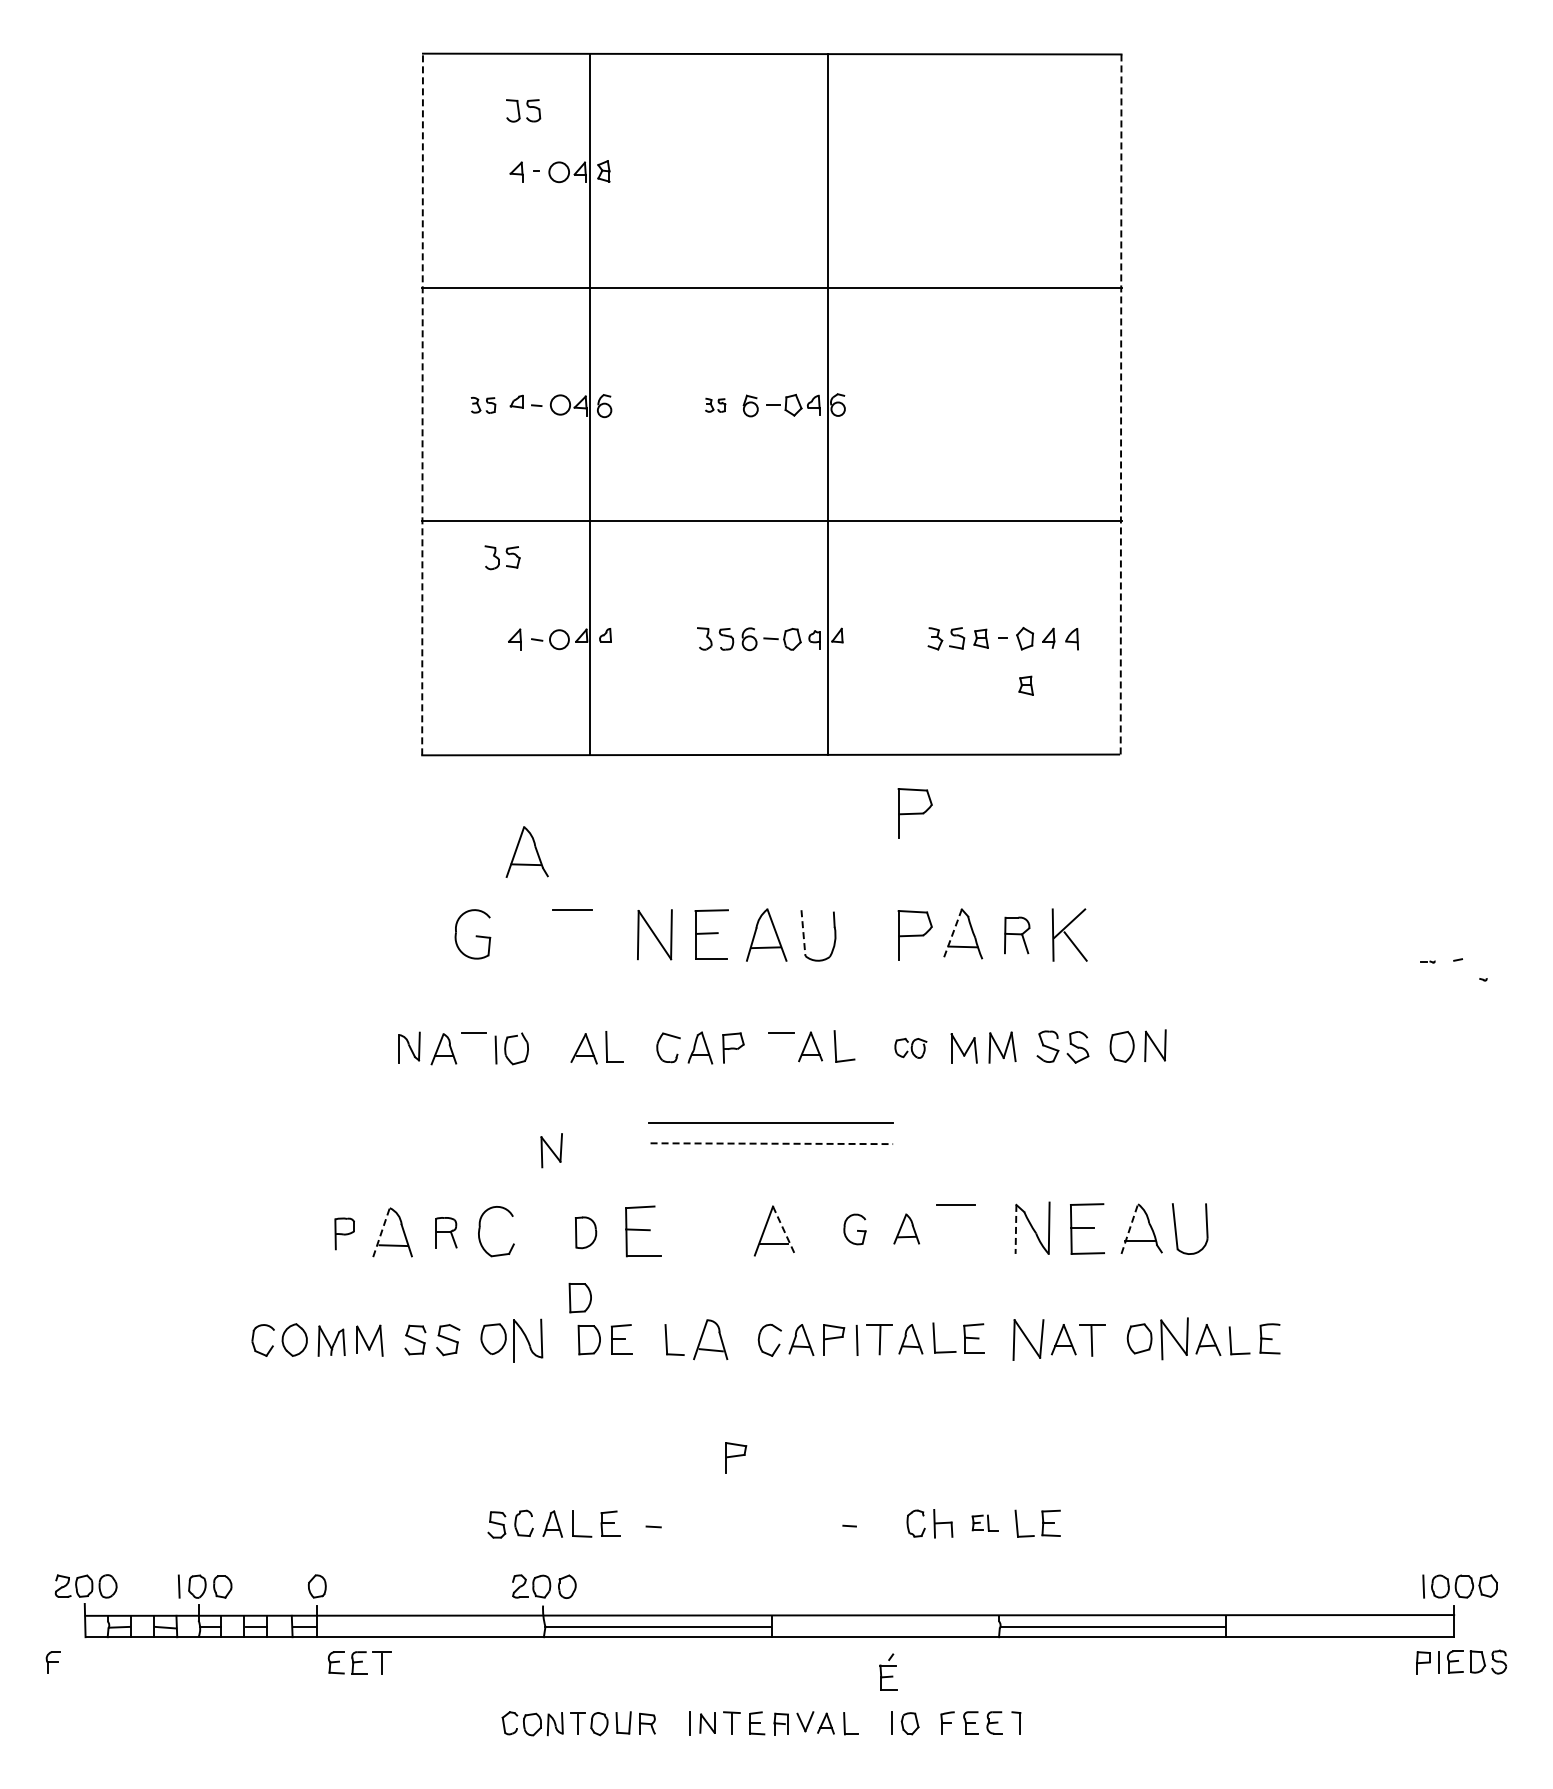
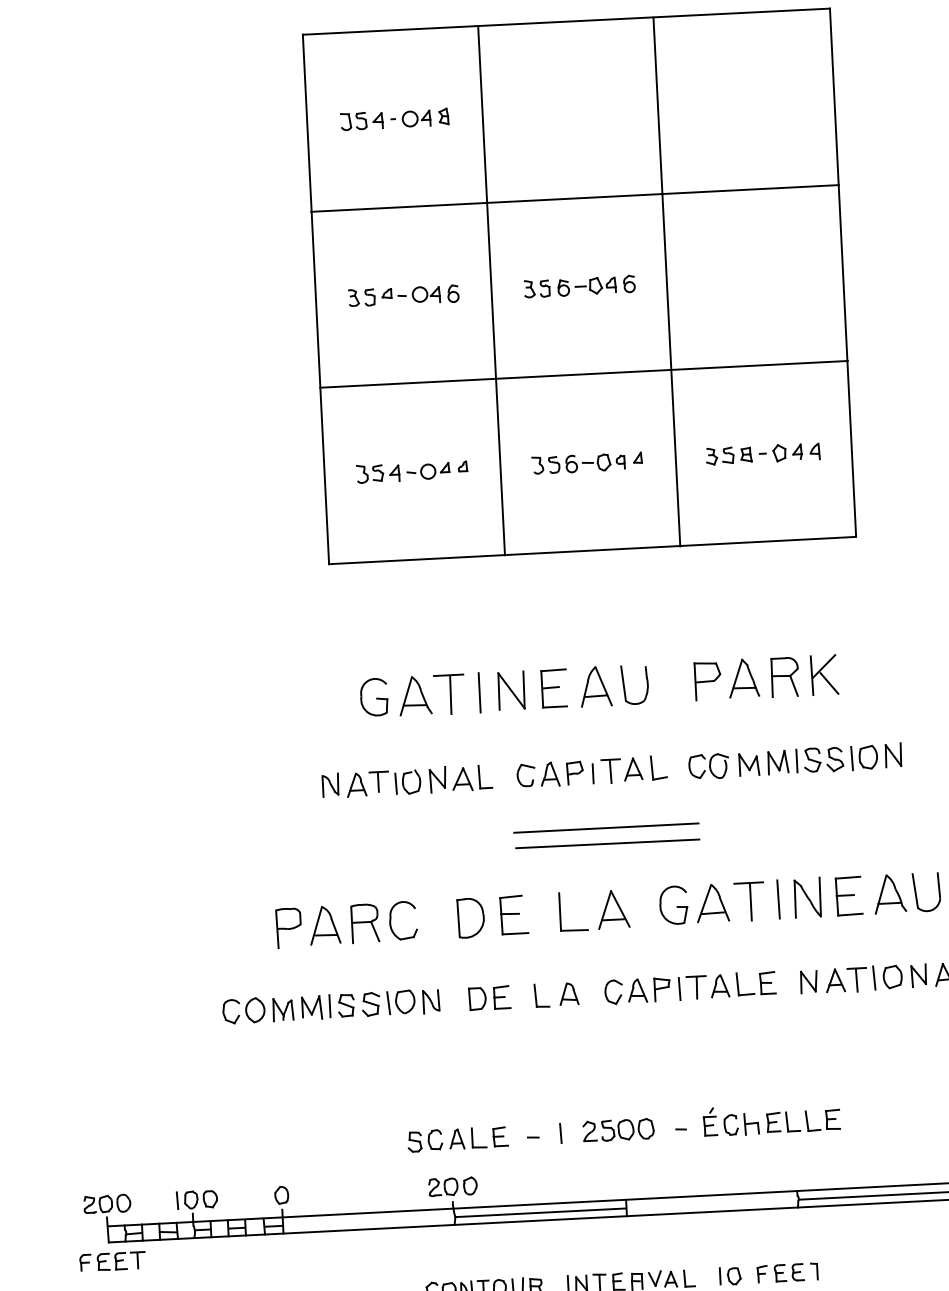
part: (523, 110) -> (353, 121), moved
line: (422, 404) -> (315, 299), dashed -> solid
line: (590, 404) -> (491, 290), moved
line: (827, 404) -> (666, 281), moved
part: (483, 405) -> (361, 297), size x1.43
part: (715, 405) -> (537, 289), size x1.67
line: (1121, 405) -> (843, 273), dashed -> solid
part: (502, 557) -> (370, 473), moved
part: (1025, 685) -> (781, 488), removed
part: (914, 813) -> (702, 589), removed
part: (526, 851) -> (414, 695), moved
line: (803, 933) -> (623, 684), dashed -> solid
line: (952, 934) -> (736, 679), dashed -> solid
line: (612, 935) -> (479, 692), added
part: (1016, 935) -> (784, 677), size x1.43
line: (573, 936) -> (450, 695), added
line: (472, 1046) -> (378, 781), added
line: (1027, 1046) -> (796, 760), added
line: (1100, 1046) -> (852, 757), added
line: (780, 1048) -> (610, 771), added
part: (910, 1048) -> (708, 766), size x1.67
line: (757, 1049) -> (593, 773), added
line: (772, 1143) -> (608, 843), dashed -> solid
part: (551, 1150) -> (437, 779), moved
part: (906, 1228) -> (712, 902), size x1.67
line: (993, 1228) -> (778, 899), added
line: (1129, 1228) -> (880, 894), dashed -> solid
part: (854, 1229) -> (673, 905), size x1.67
line: (1016, 1229) -> (795, 899), dashed -> solid
line: (784, 1230) -> (620, 908), dashed -> solid
line: (957, 1230) -> (751, 902), added
part: (704, 1231) -> (560, 912), added
line: (381, 1232) -> (316, 925), dashed -> solid
part: (446, 1232) -> (365, 923), size x1.67
part: (585, 1232) -> (470, 917), size x1.67
part: (344, 1233) -> (288, 927), size x1.67
part: (579, 1298) -> (468, 968), removed
line: (1114, 1338) -> (873, 977), added
part: (1173, 1338) -> (918, 975), size x0.71
line: (393, 1339) -> (329, 1006), added
line: (471, 1339) -> (388, 1003), added
part: (710, 1339) -> (568, 993), size x0.71
part: (1028, 1339) -> (808, 981), size x0.71
part: (528, 1340) -> (431, 1001), size x0.71
part: (736, 1457) -> (593, 1081), removed
part: (766, 1522) -> (618, 1129), added
part: (985, 1522) -> (783, 1121), size x1.67
line: (690, 1523) -> (560, 1133), added
part: (359, 1662) -> (121, 1260), moved
part: (888, 1671) -> (710, 1121), moved

